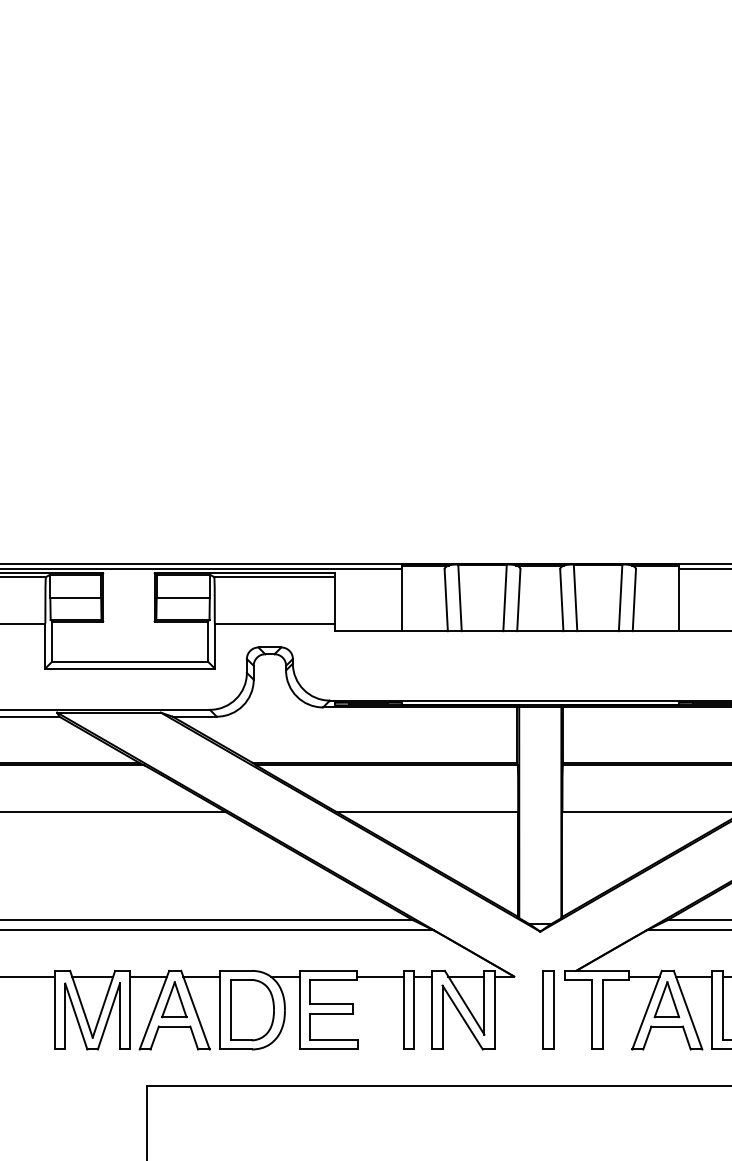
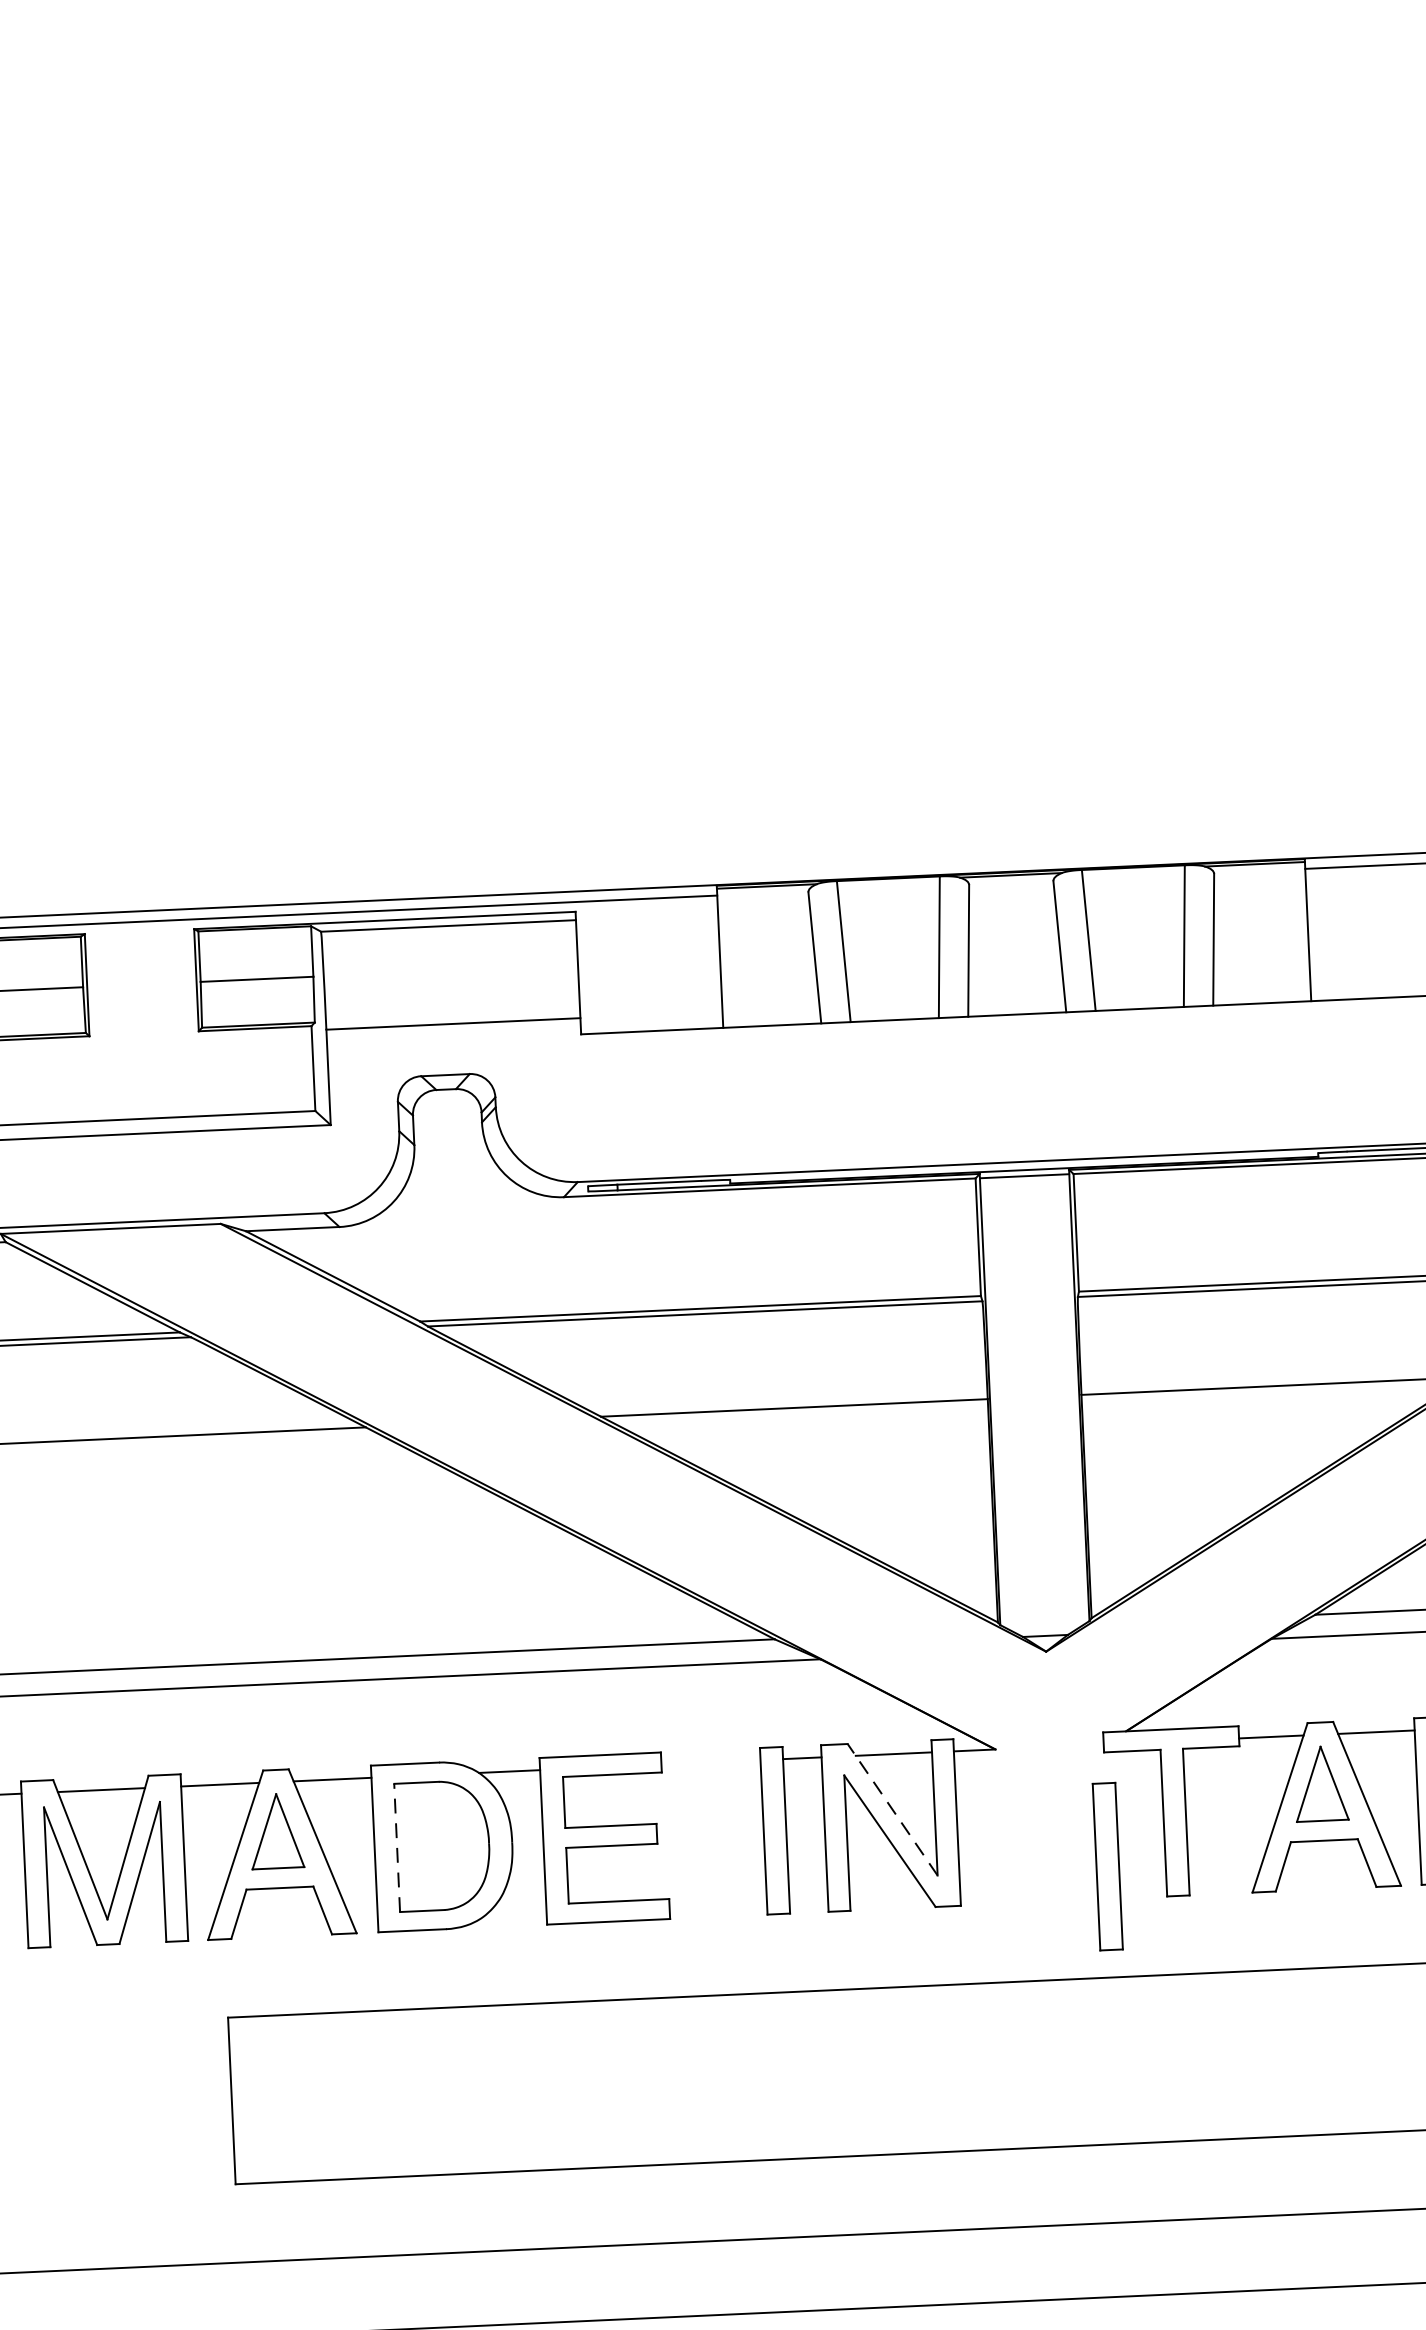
line: (379, 976) -> (709, 1762), removed
line: (464, 1002) -> (892, 1809), solid -> dashed
line: (230, 1009) -> (396, 1846), solid -> dashed
part: (548, 1009) -> (1107, 1865), moved

